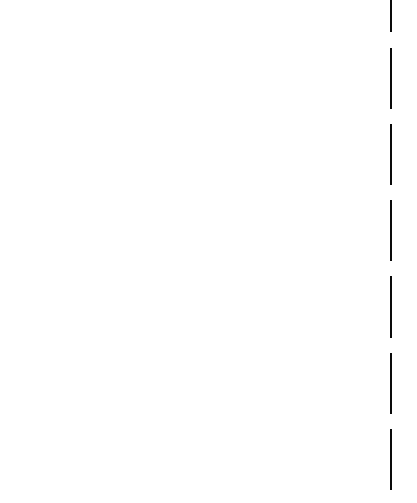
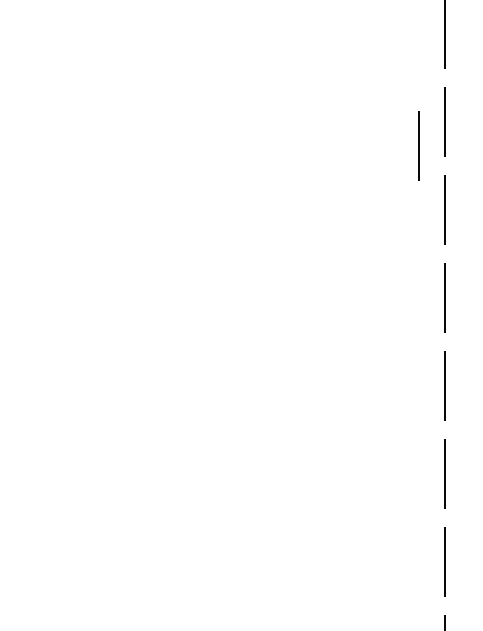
line: (368, 98) -> (418, 145), added

